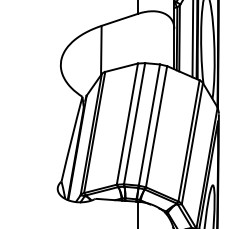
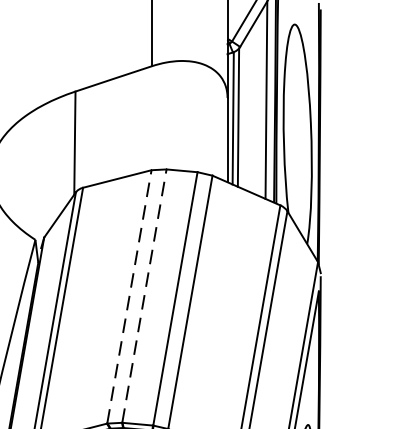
line: (127, 123) -> (129, 295), solid -> dashed
line: (134, 123) -> (144, 295), solid -> dashed

